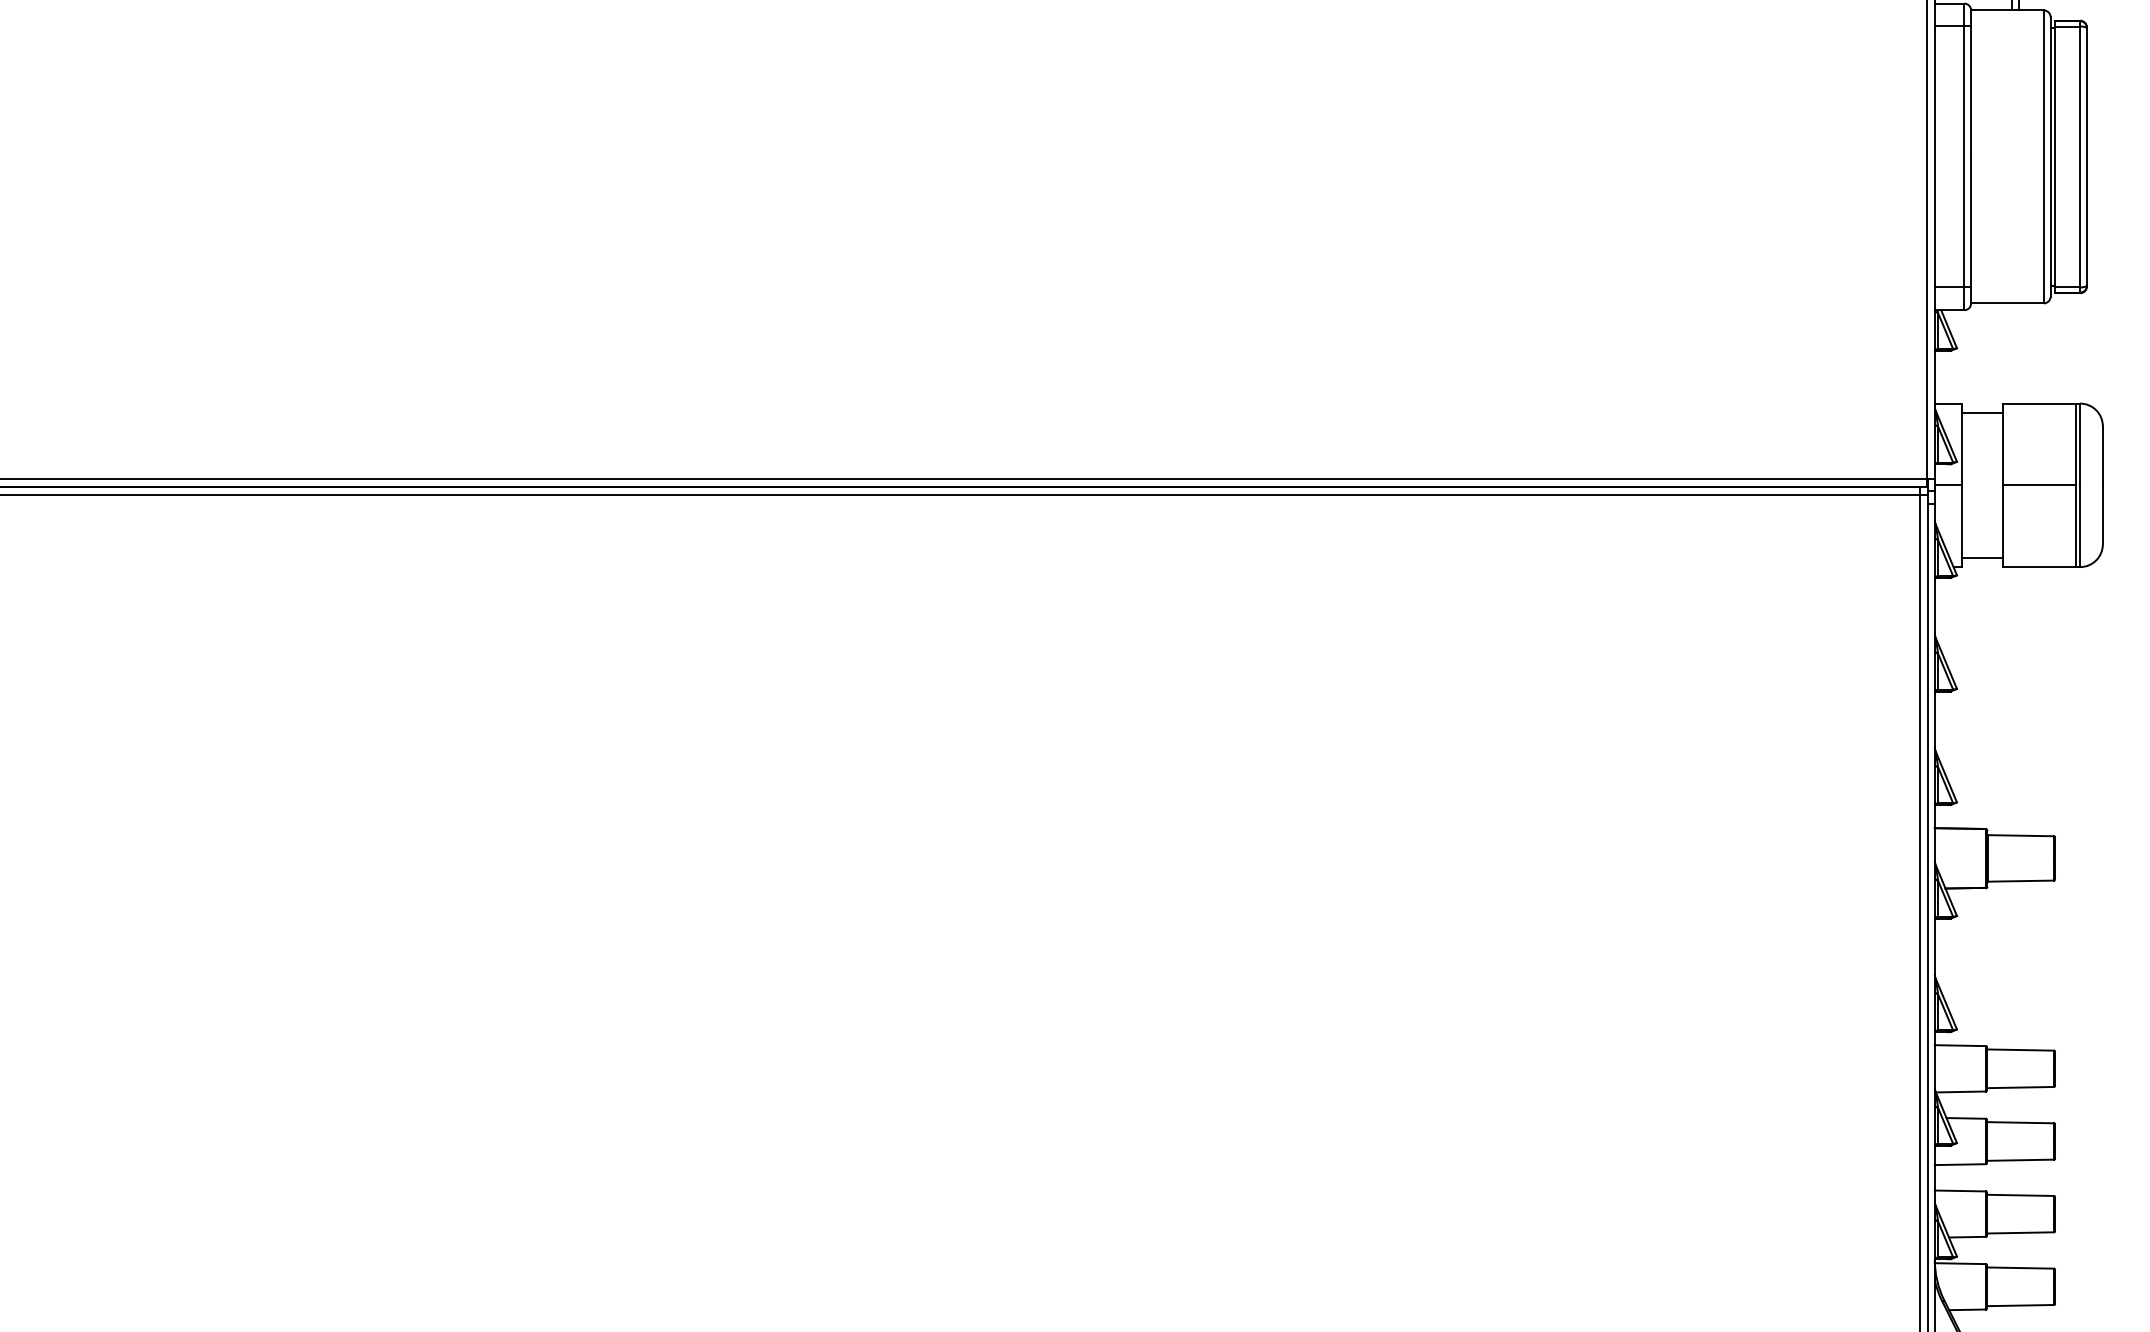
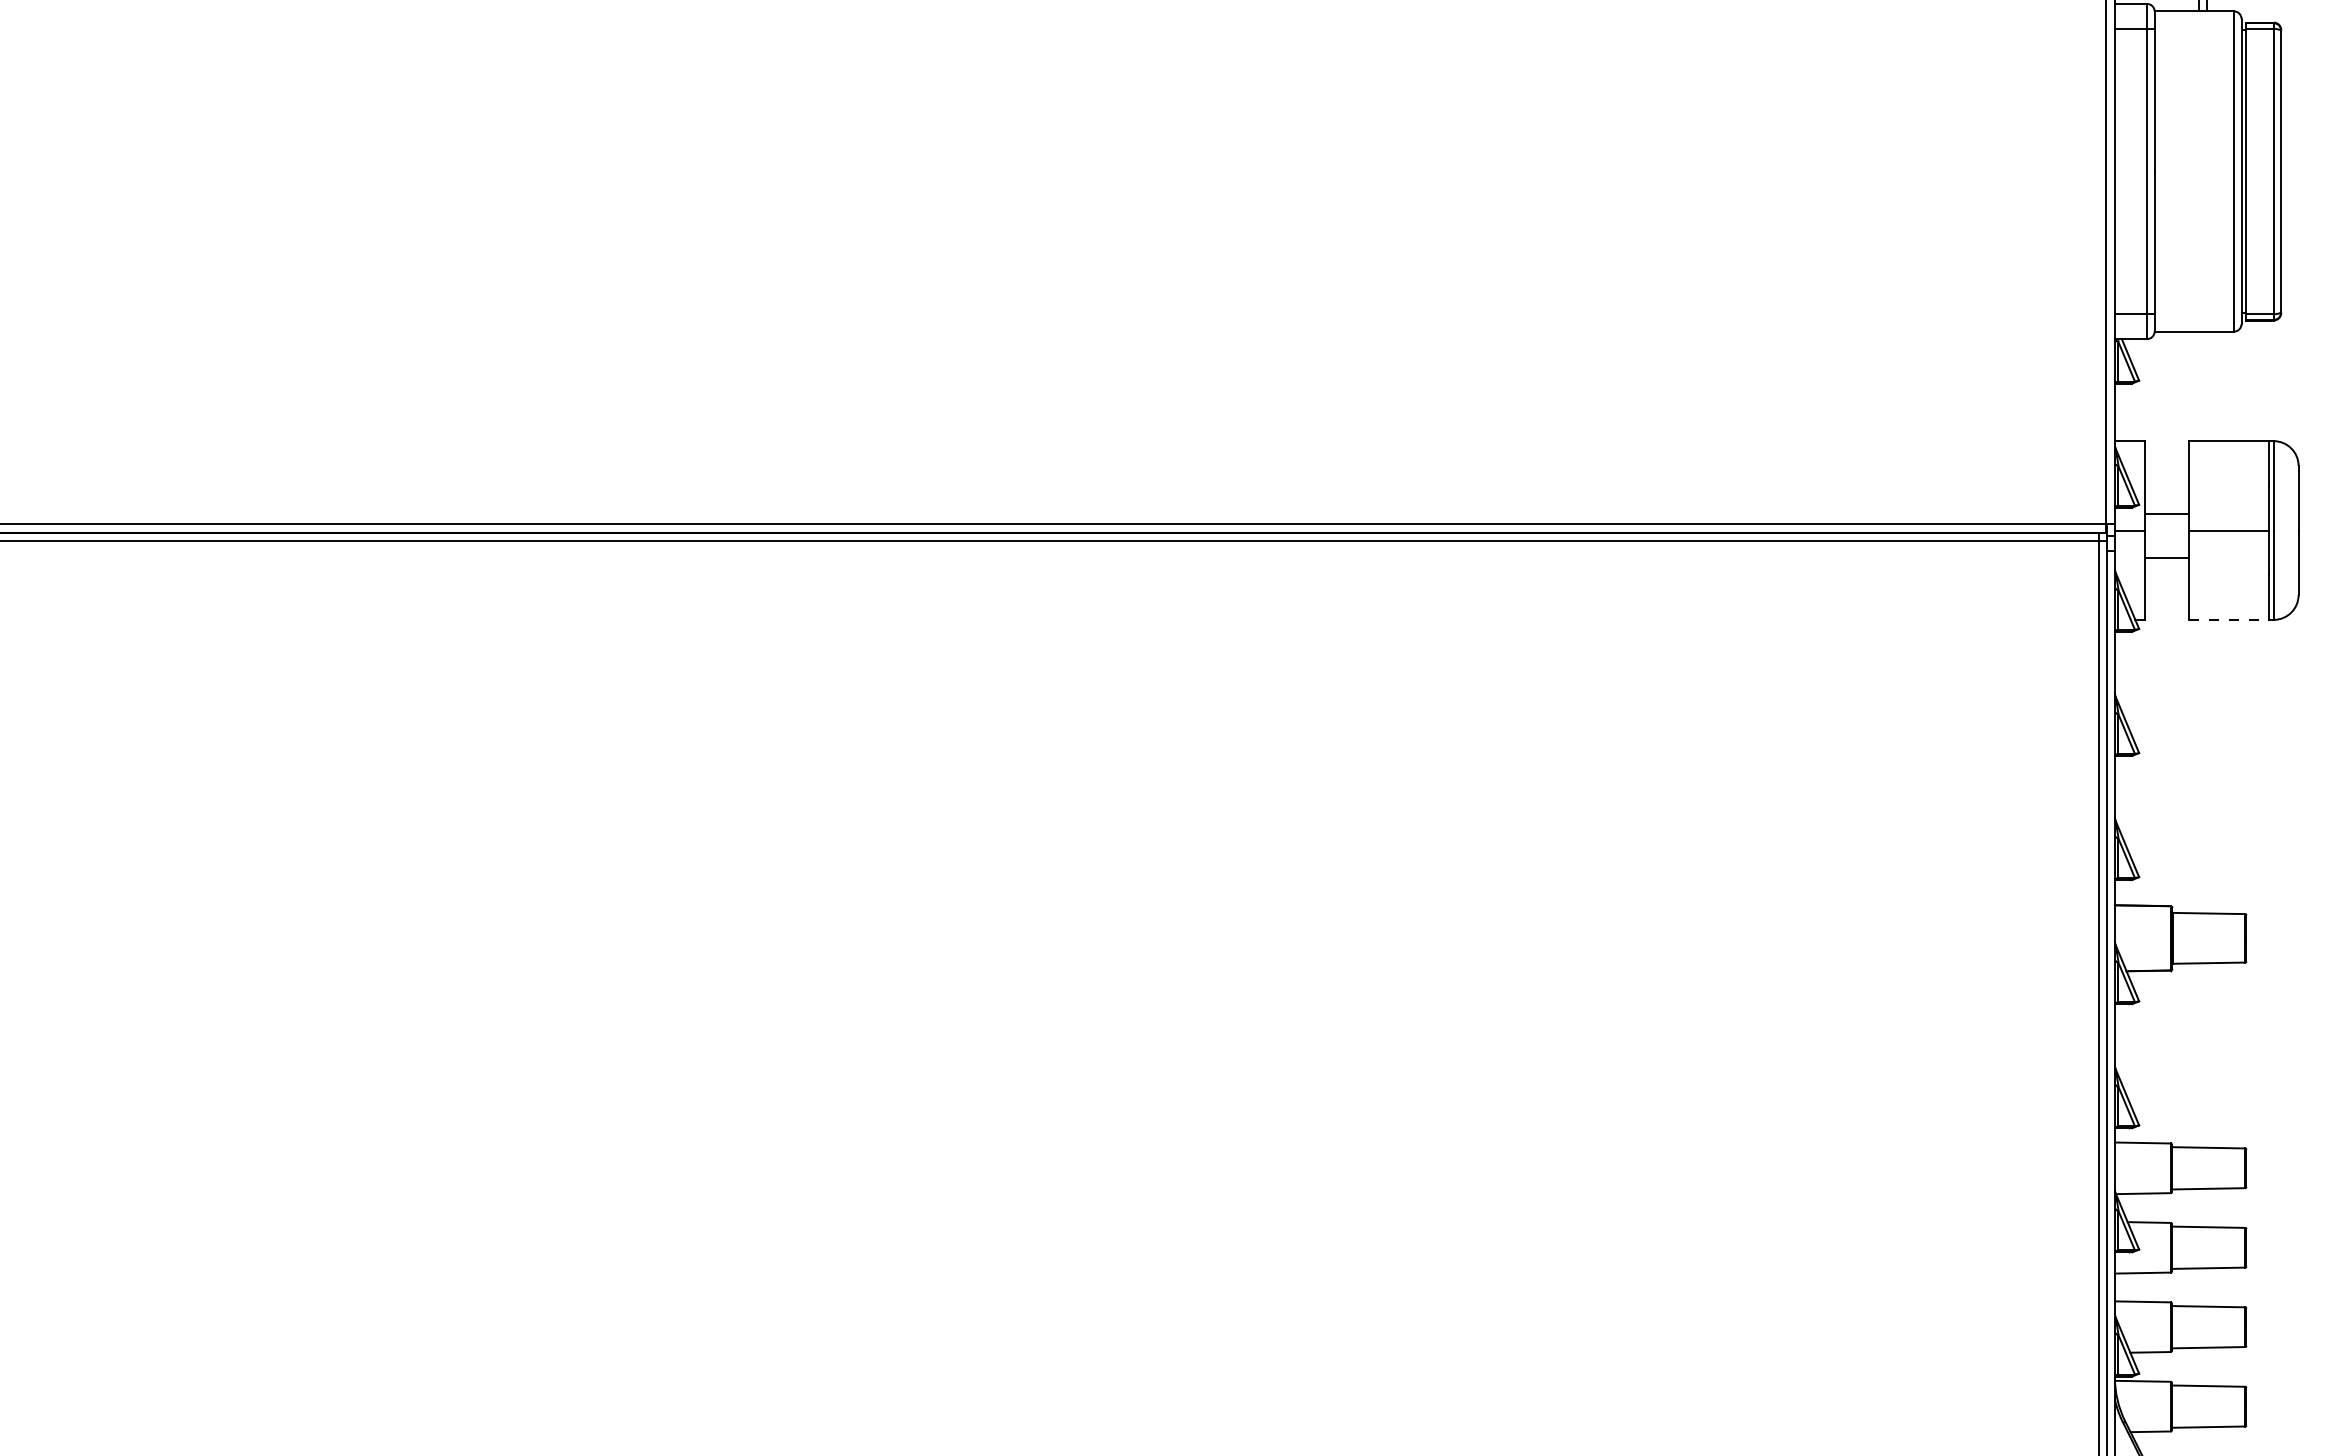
line: (1982, 413) -> (2166, 514), moved
line: (1982, 557) -> (2166, 557), moved
line: (2039, 566) -> (2229, 619), solid -> dashed

